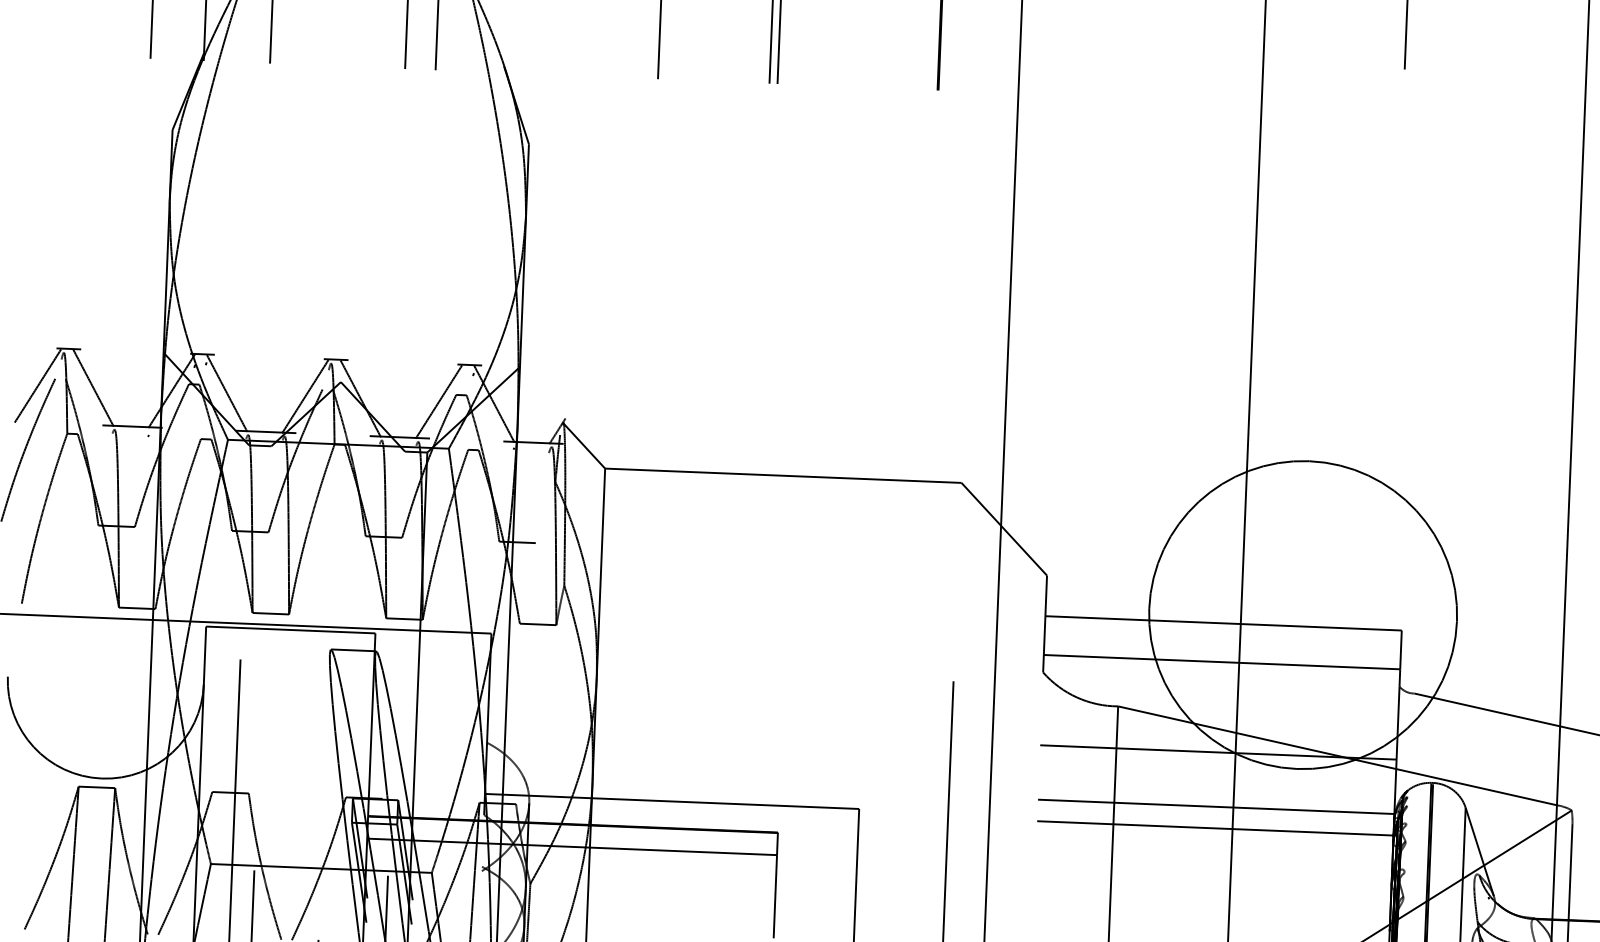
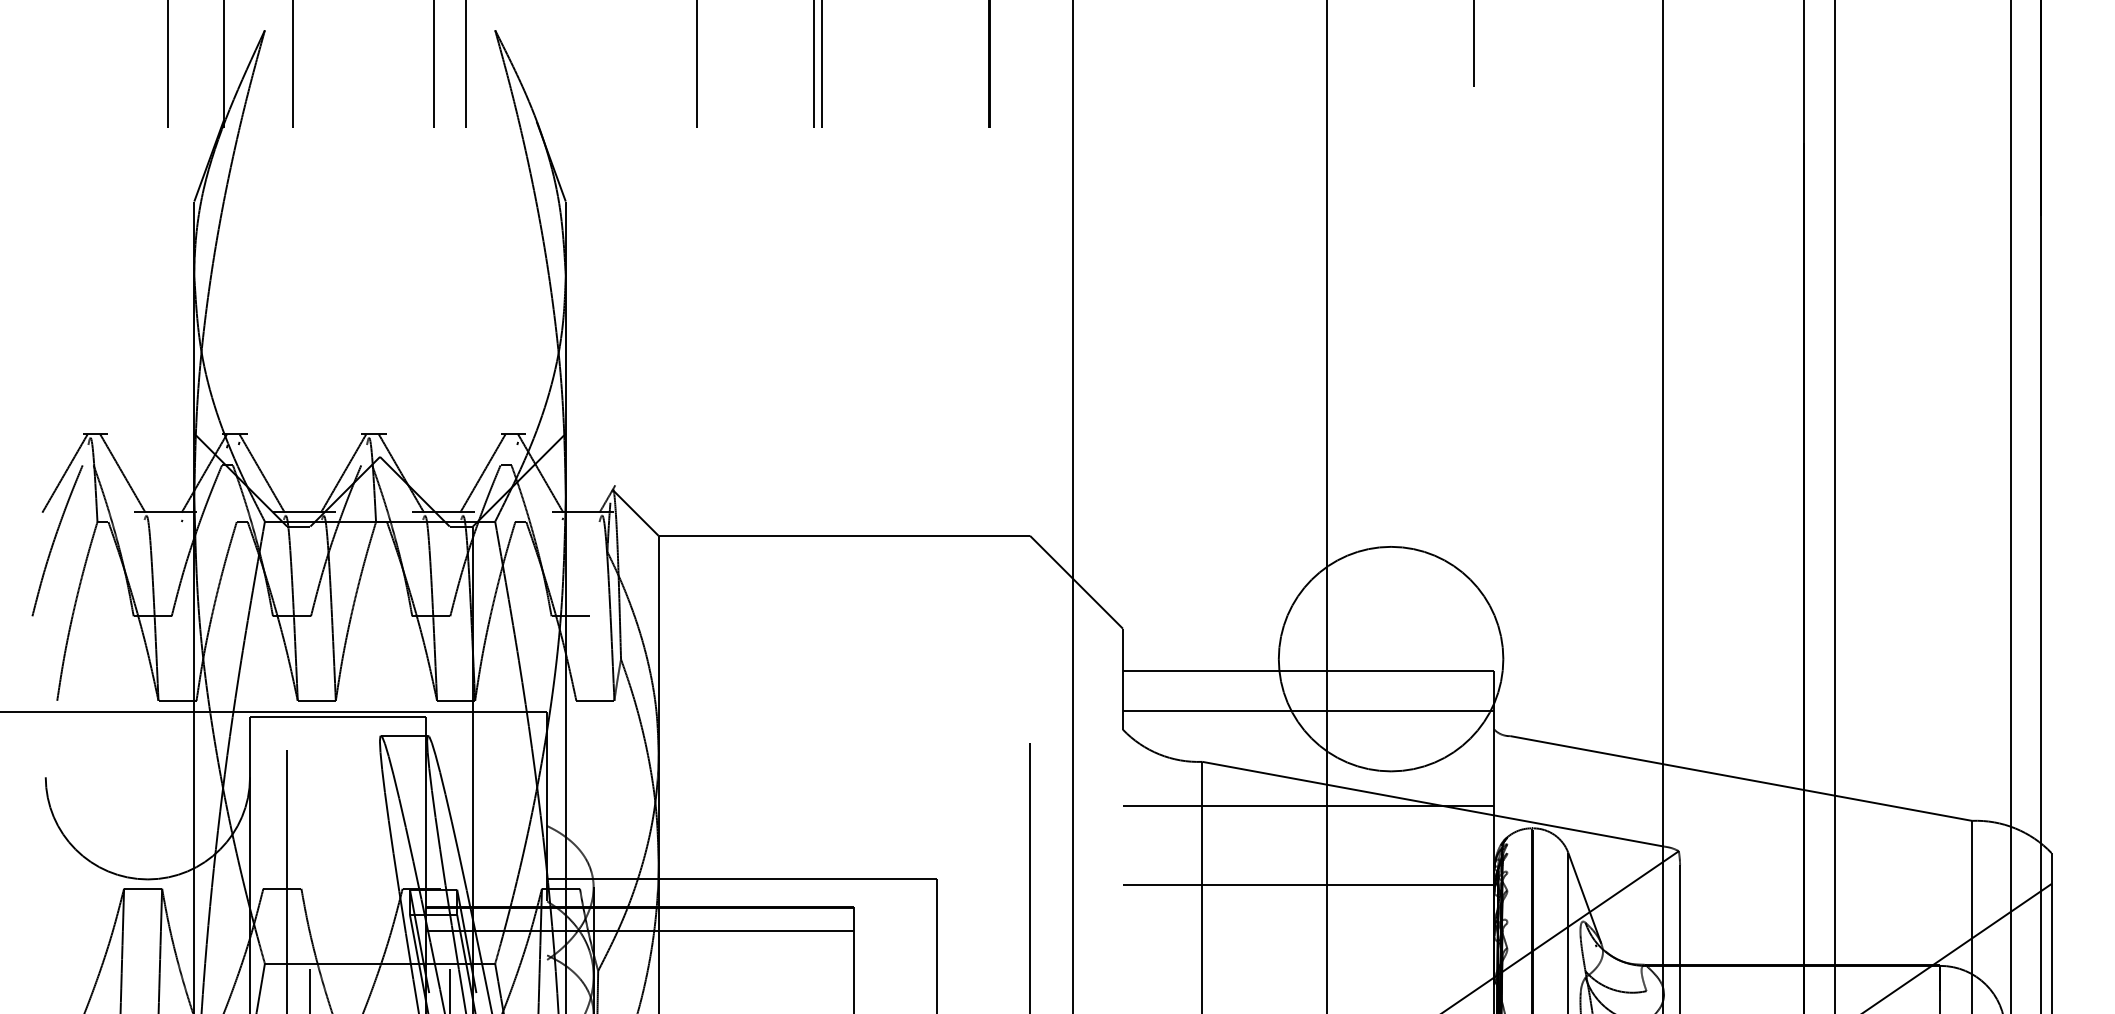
circle: (1302, 614) -> (1390, 658), size x0.7
line: (1216, 807) -> (1308, 862), removed

